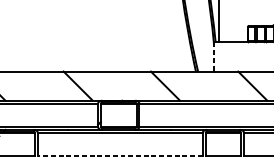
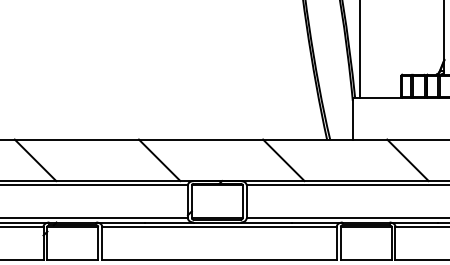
line: (213, 56) -> (352, 118), dashed -> solid
line: (120, 155) -> (219, 259), dashed -> solid

